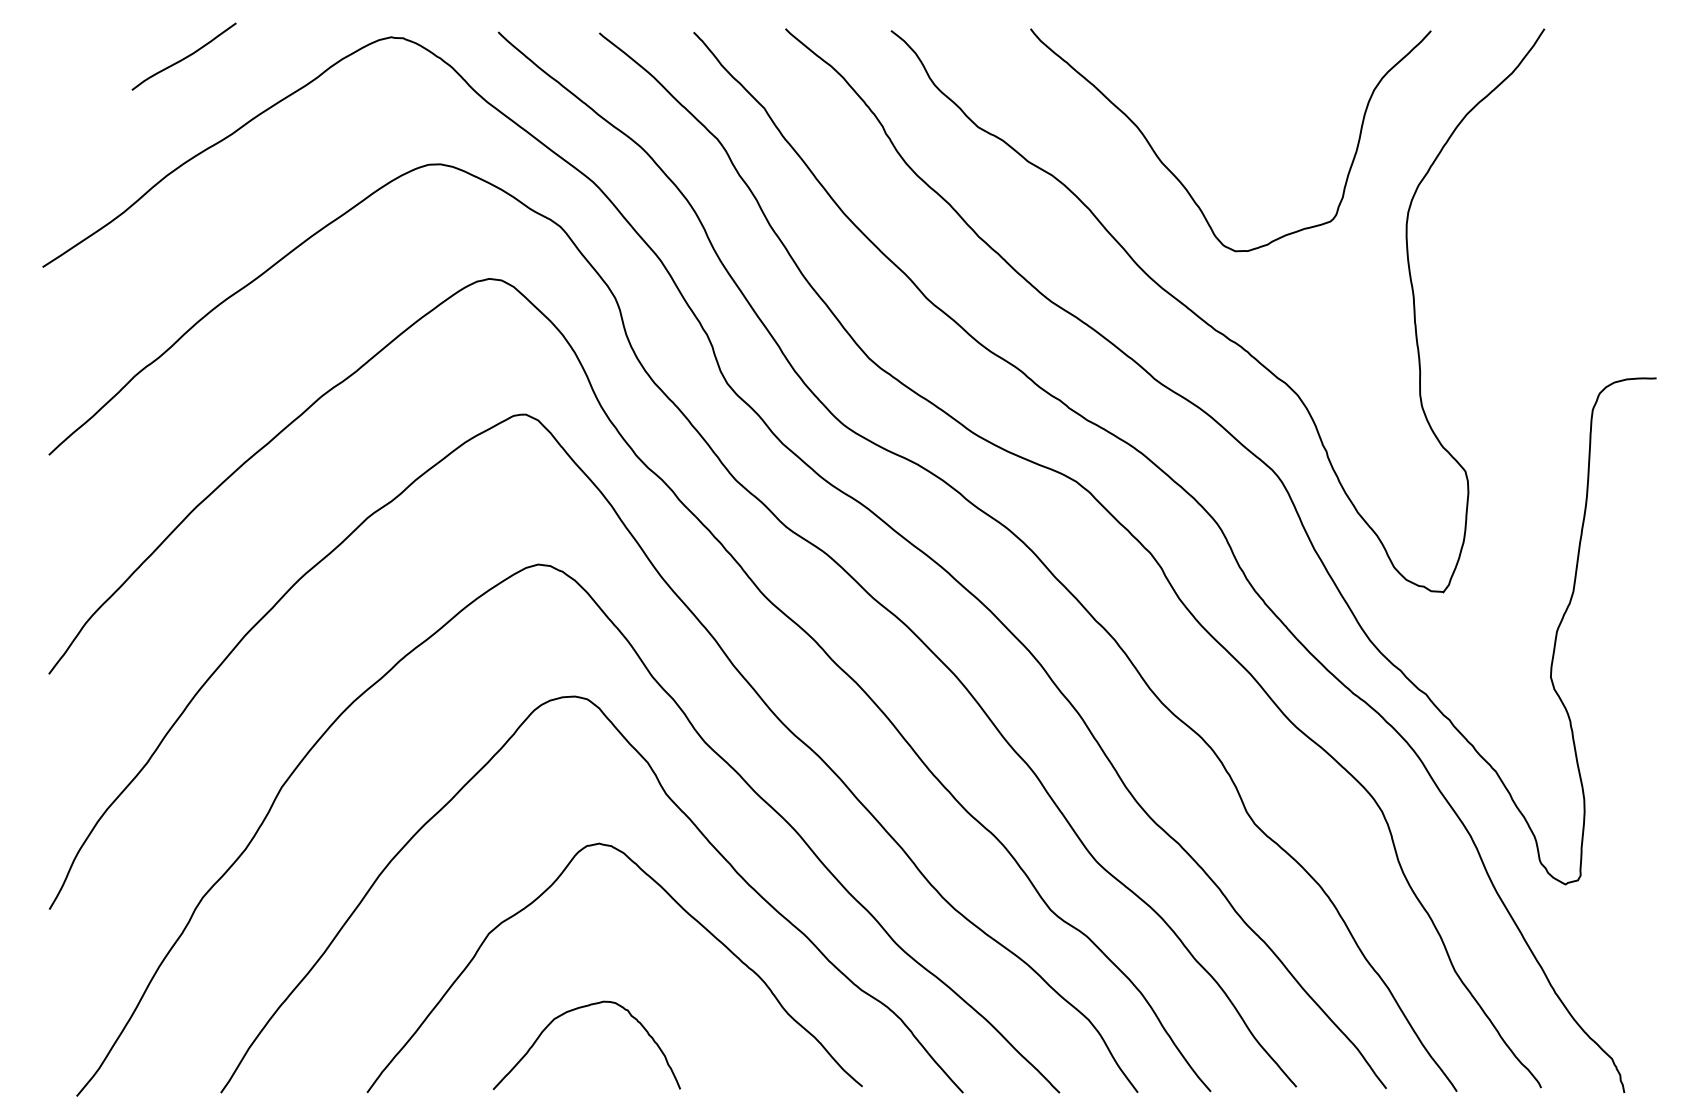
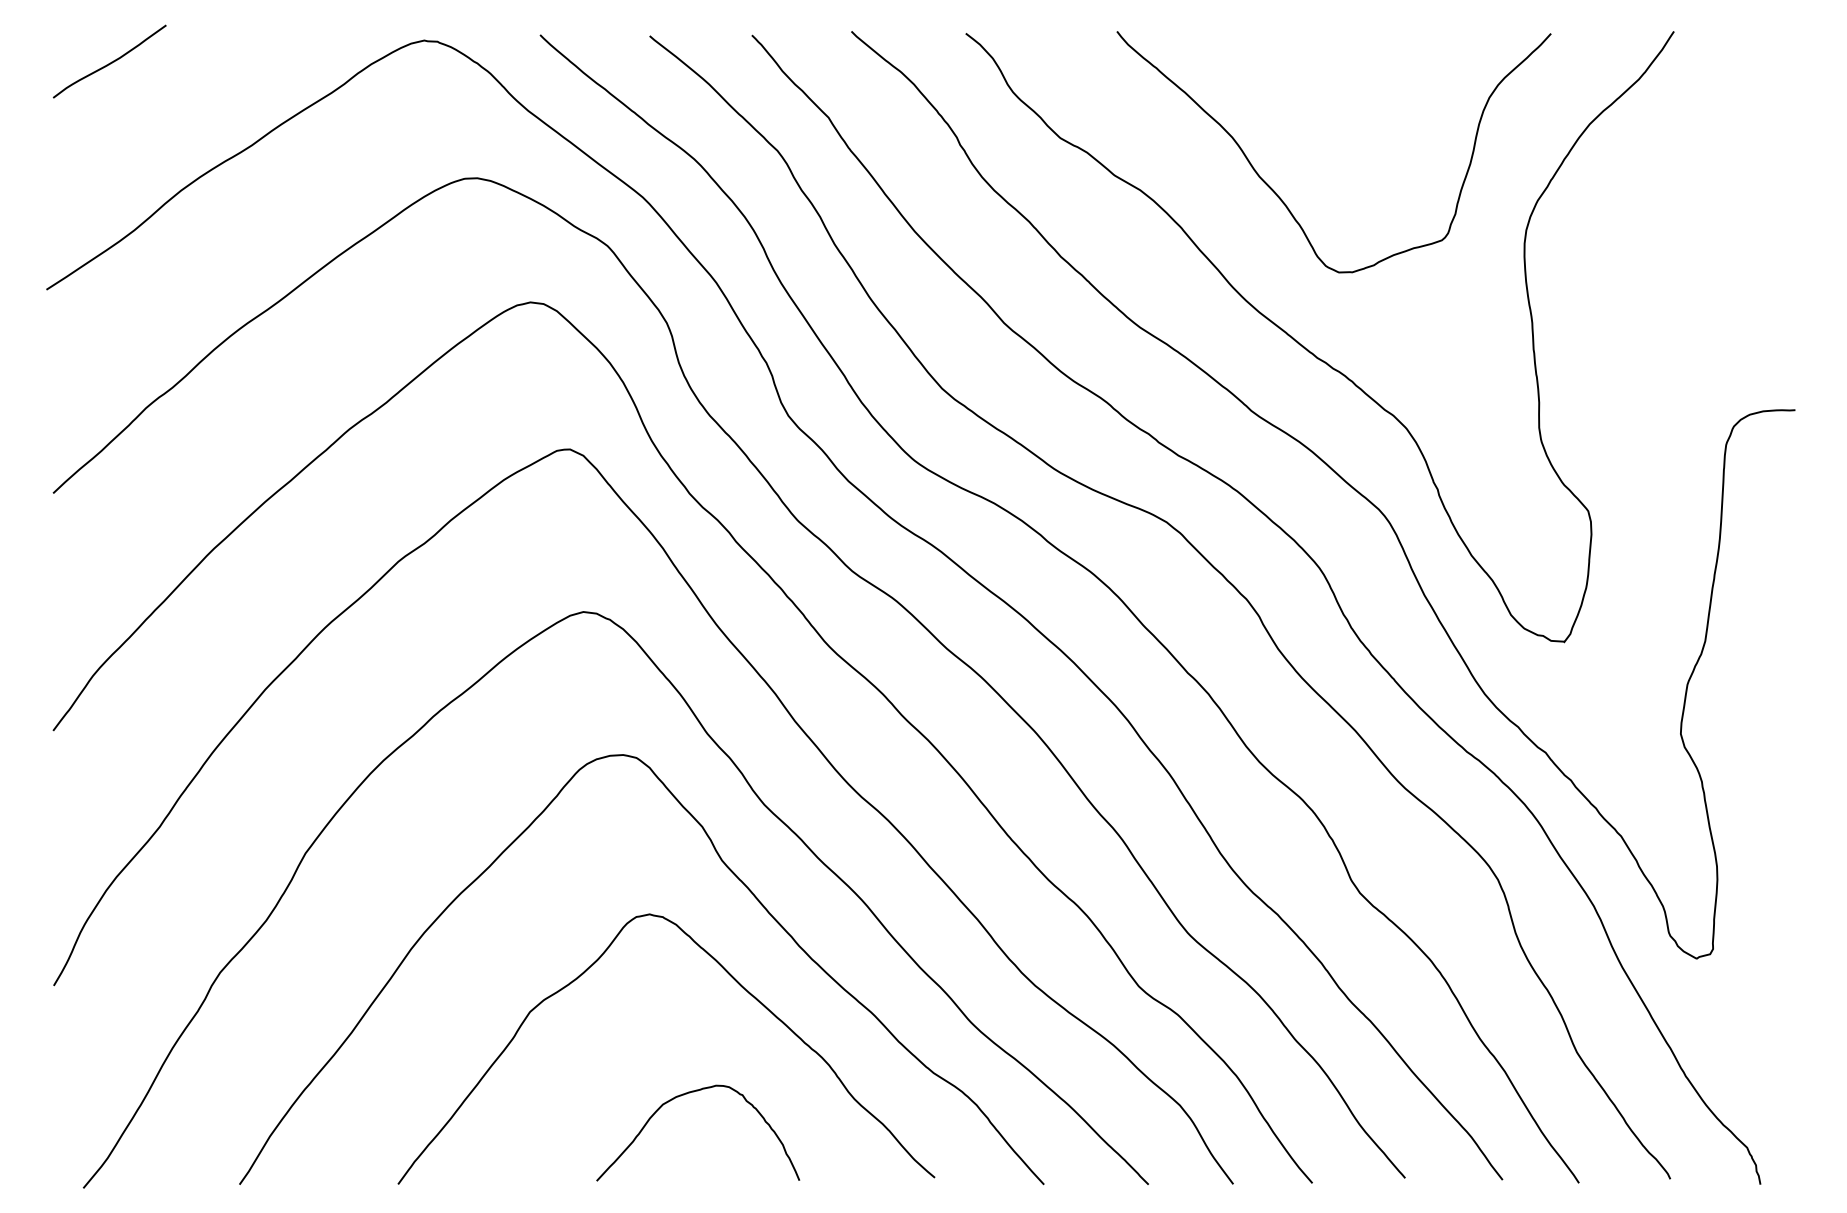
curve: (184, 57) -> (110, 62), moved
curve: (574, 1010) -> (684, 1095), moved

